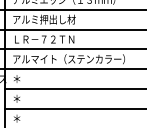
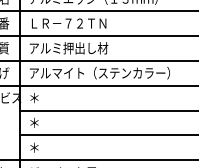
text: (44, 19) -> (68, 23), アルミ押出し材 -> ＬＲ－７２ＴＮ
text: (44, 39) -> (68, 48), ＬＲ－７２ＴＮ -> アルミ押出し材

